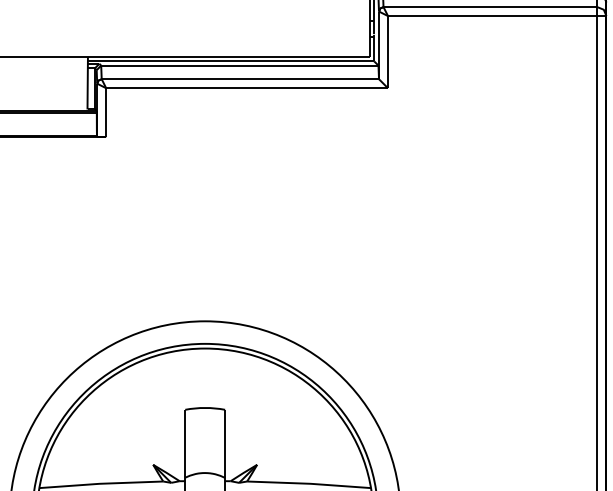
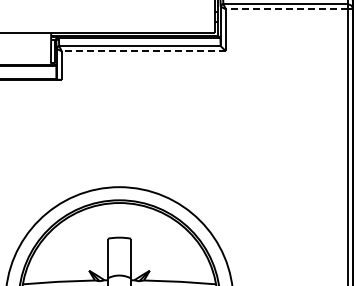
line: (491, 16) -> (286, 9), solid -> dashed
line: (246, 88) -> (143, 51), solid -> dashed

